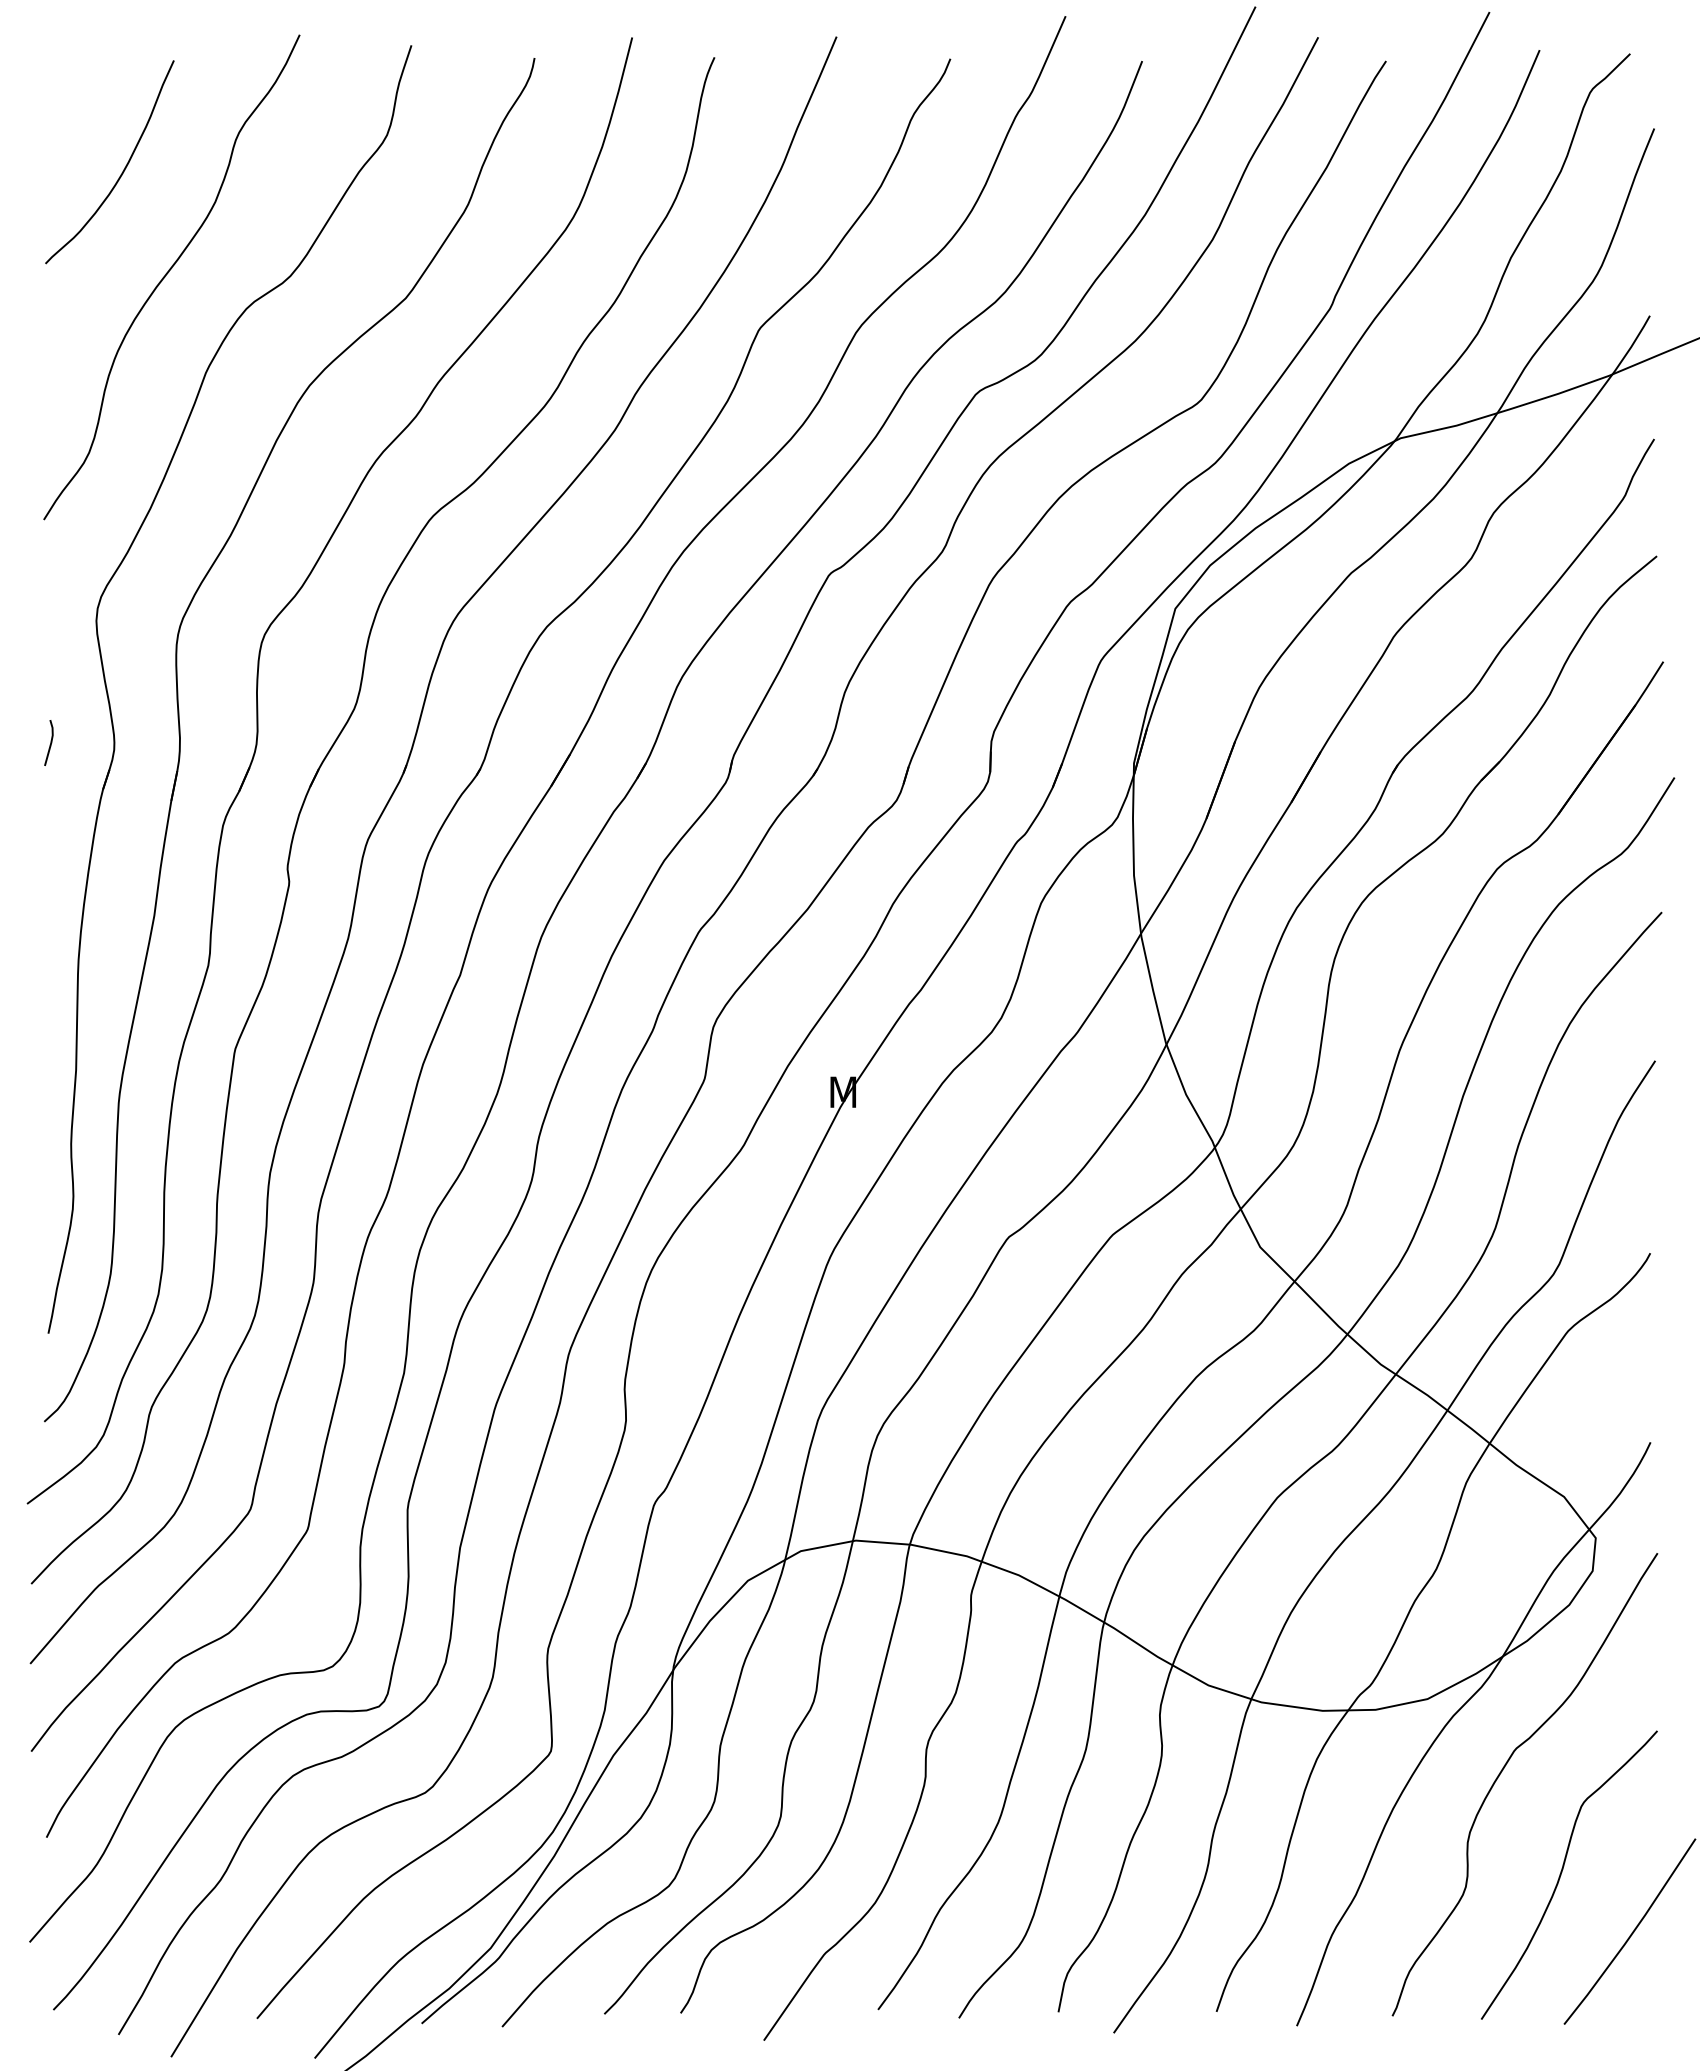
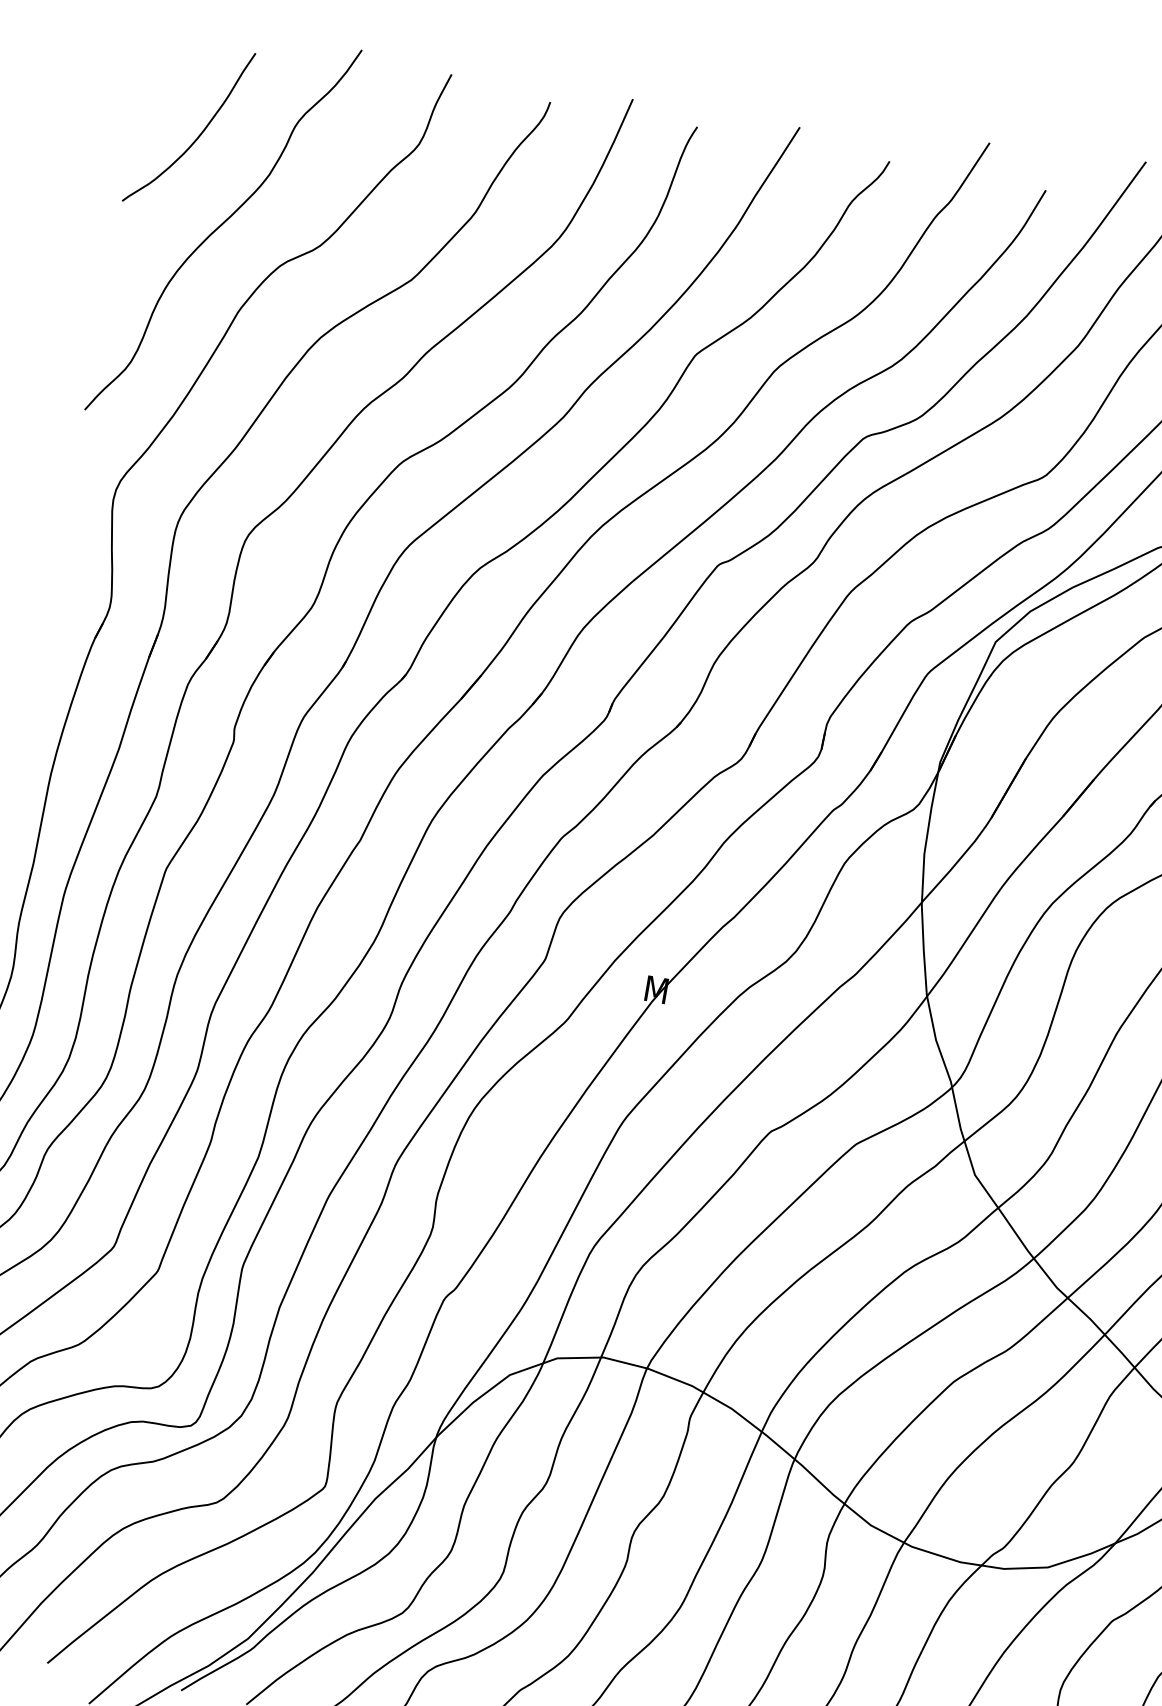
line: (50, 742) -> (58, 592), removed

